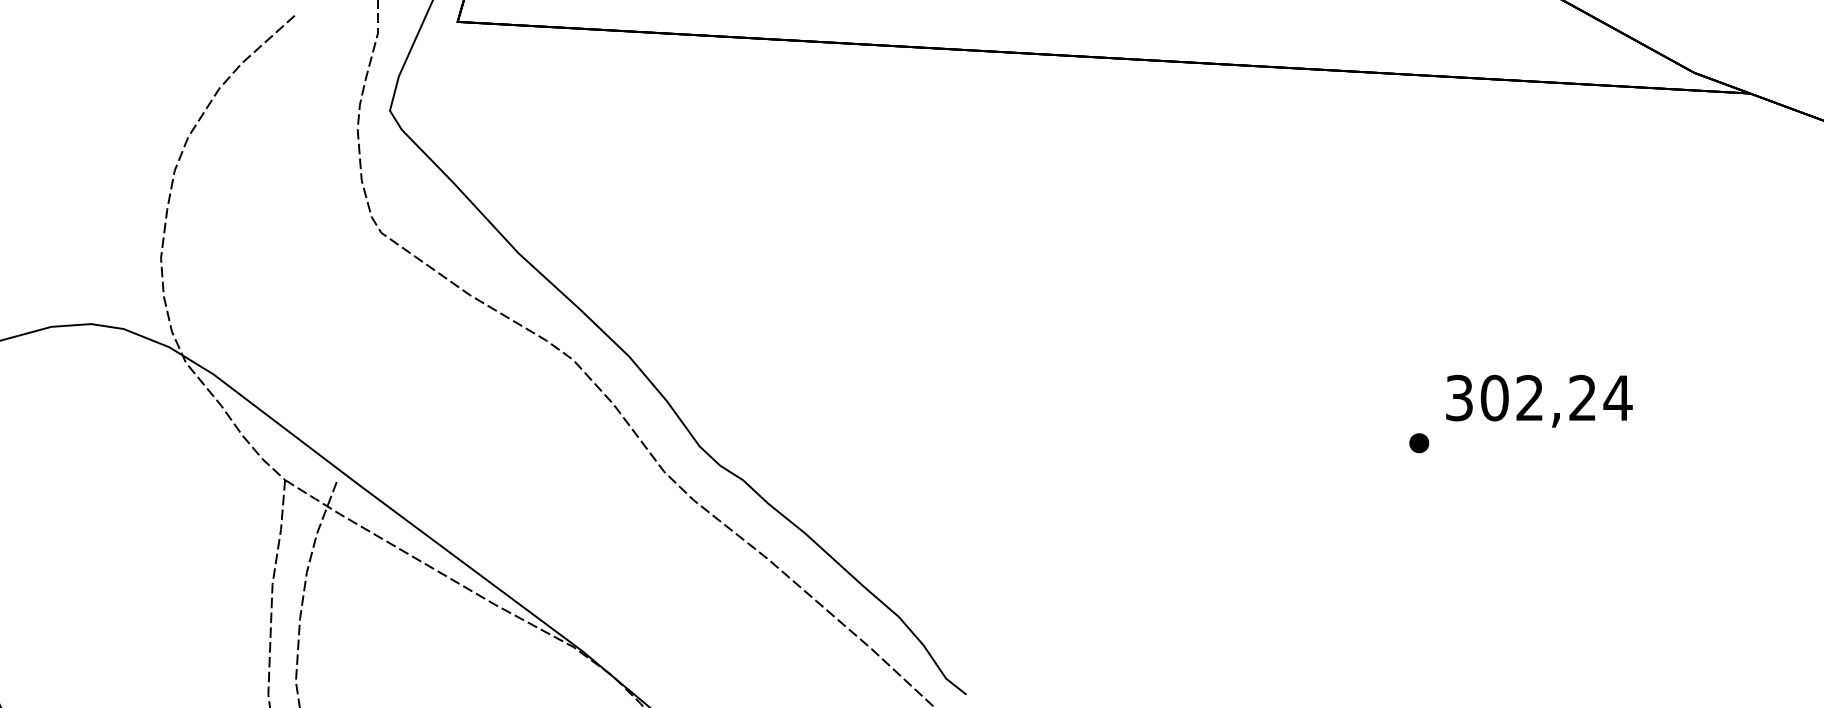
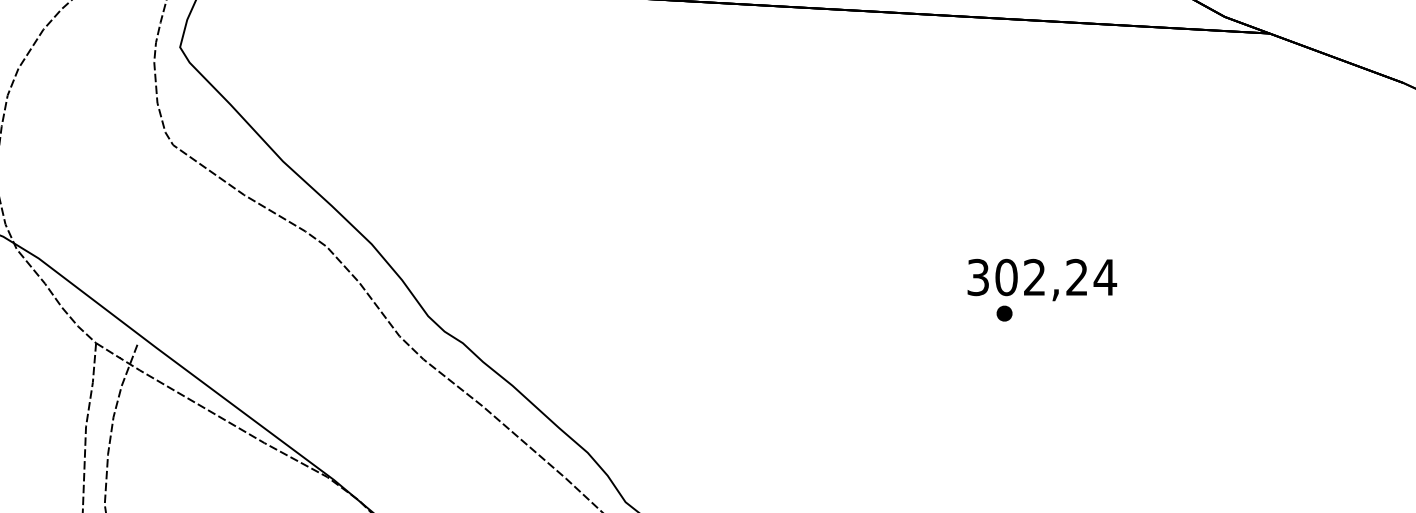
text: (1539, 400) -> (1042, 279), moved

